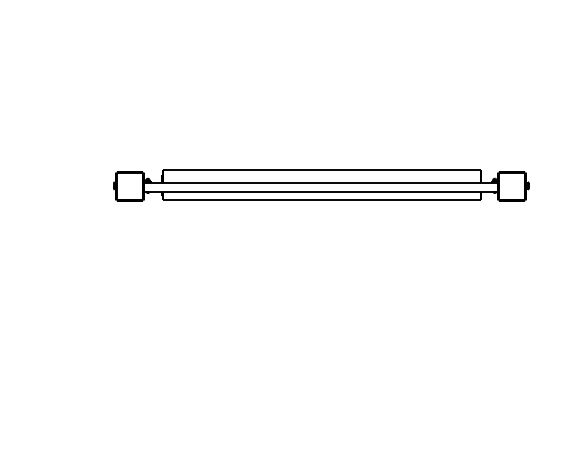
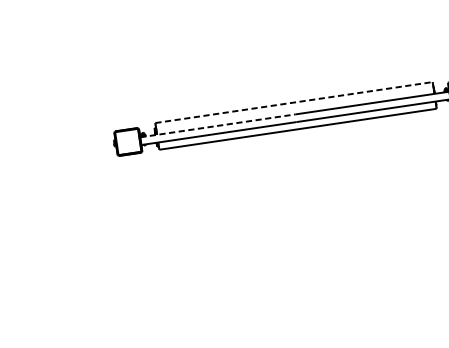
line: (322, 169) -> (294, 102), solid -> dashed
line: (232, 183) -> (217, 126), solid -> dashed

